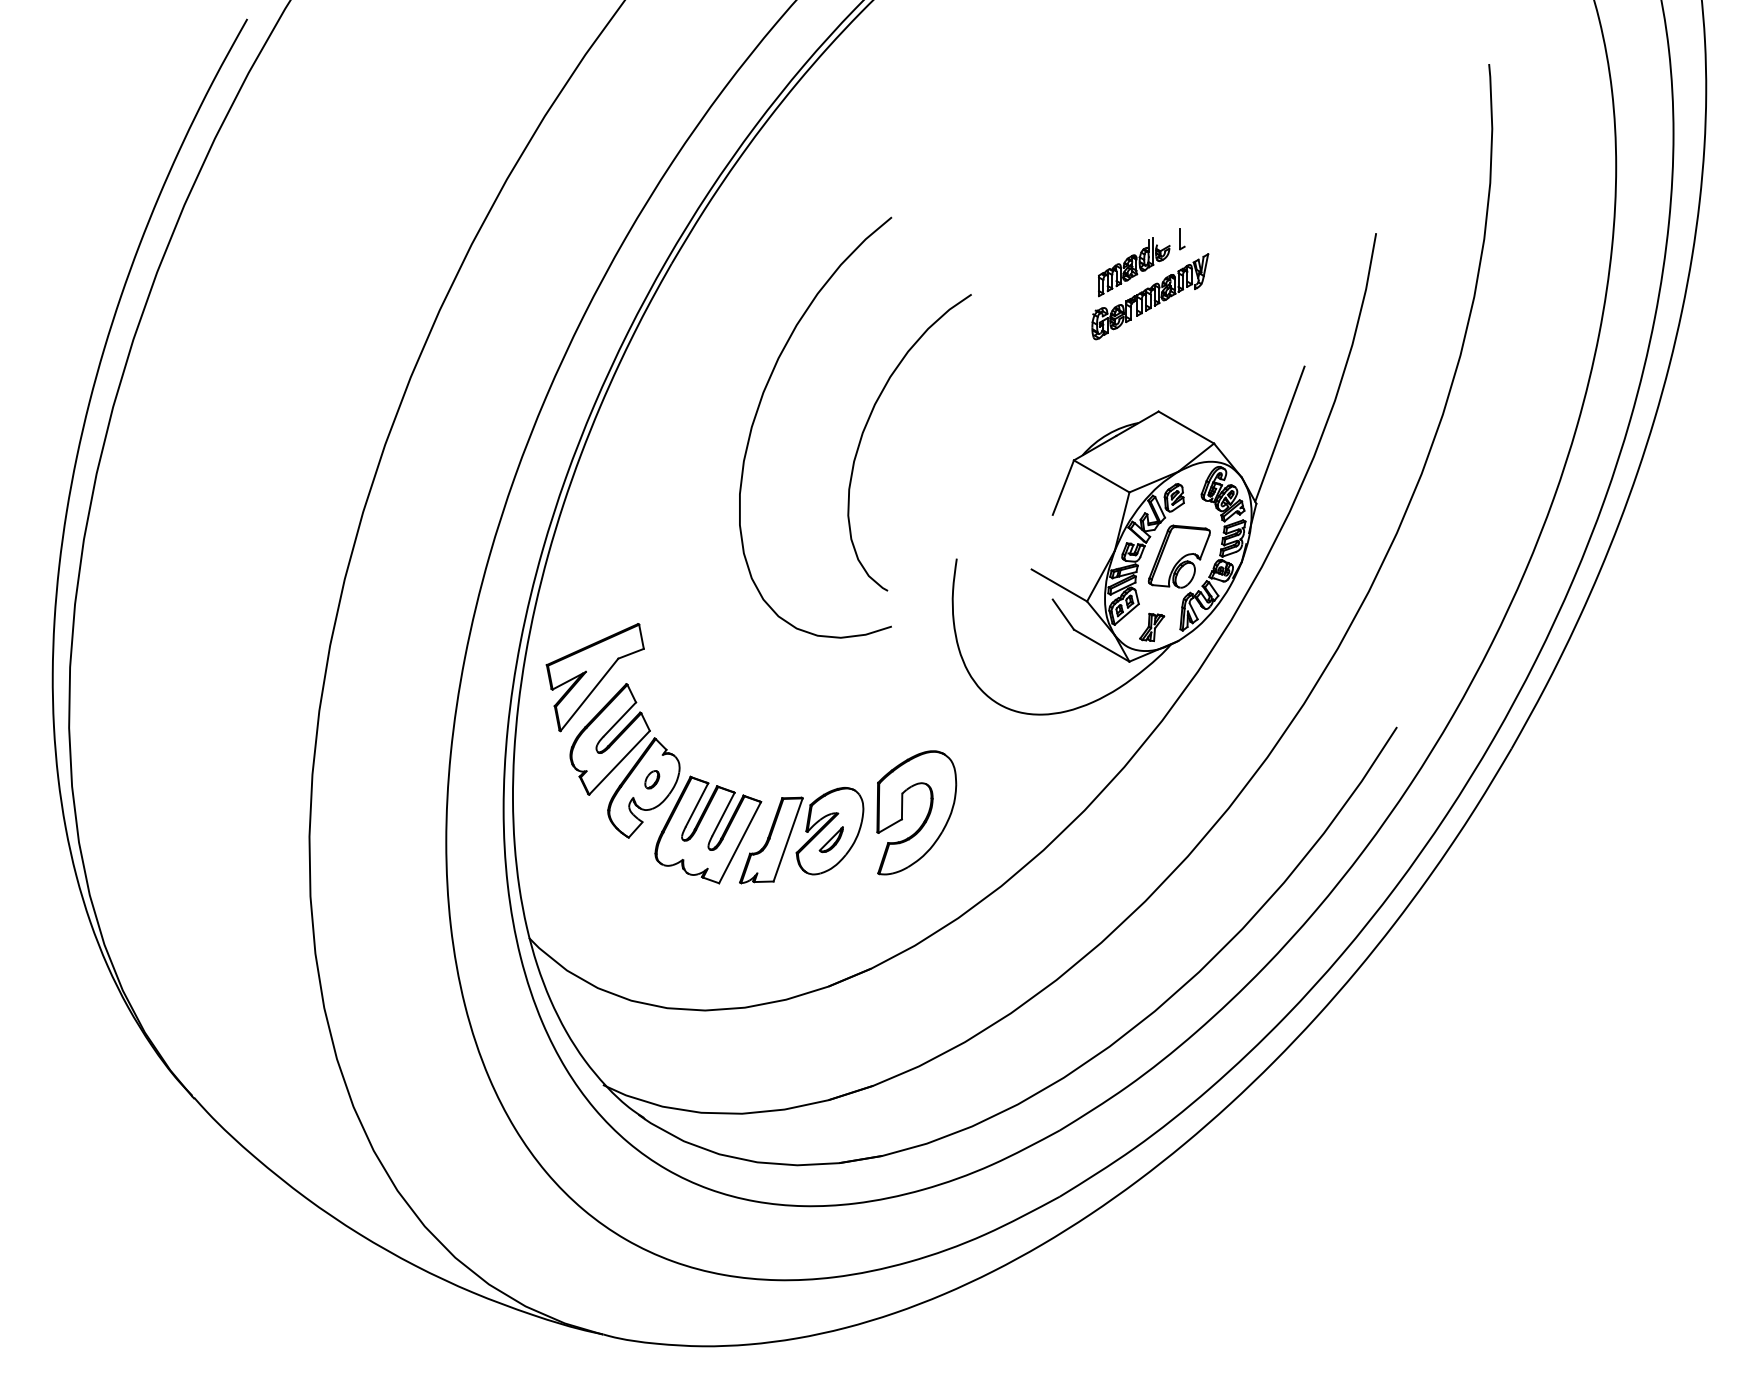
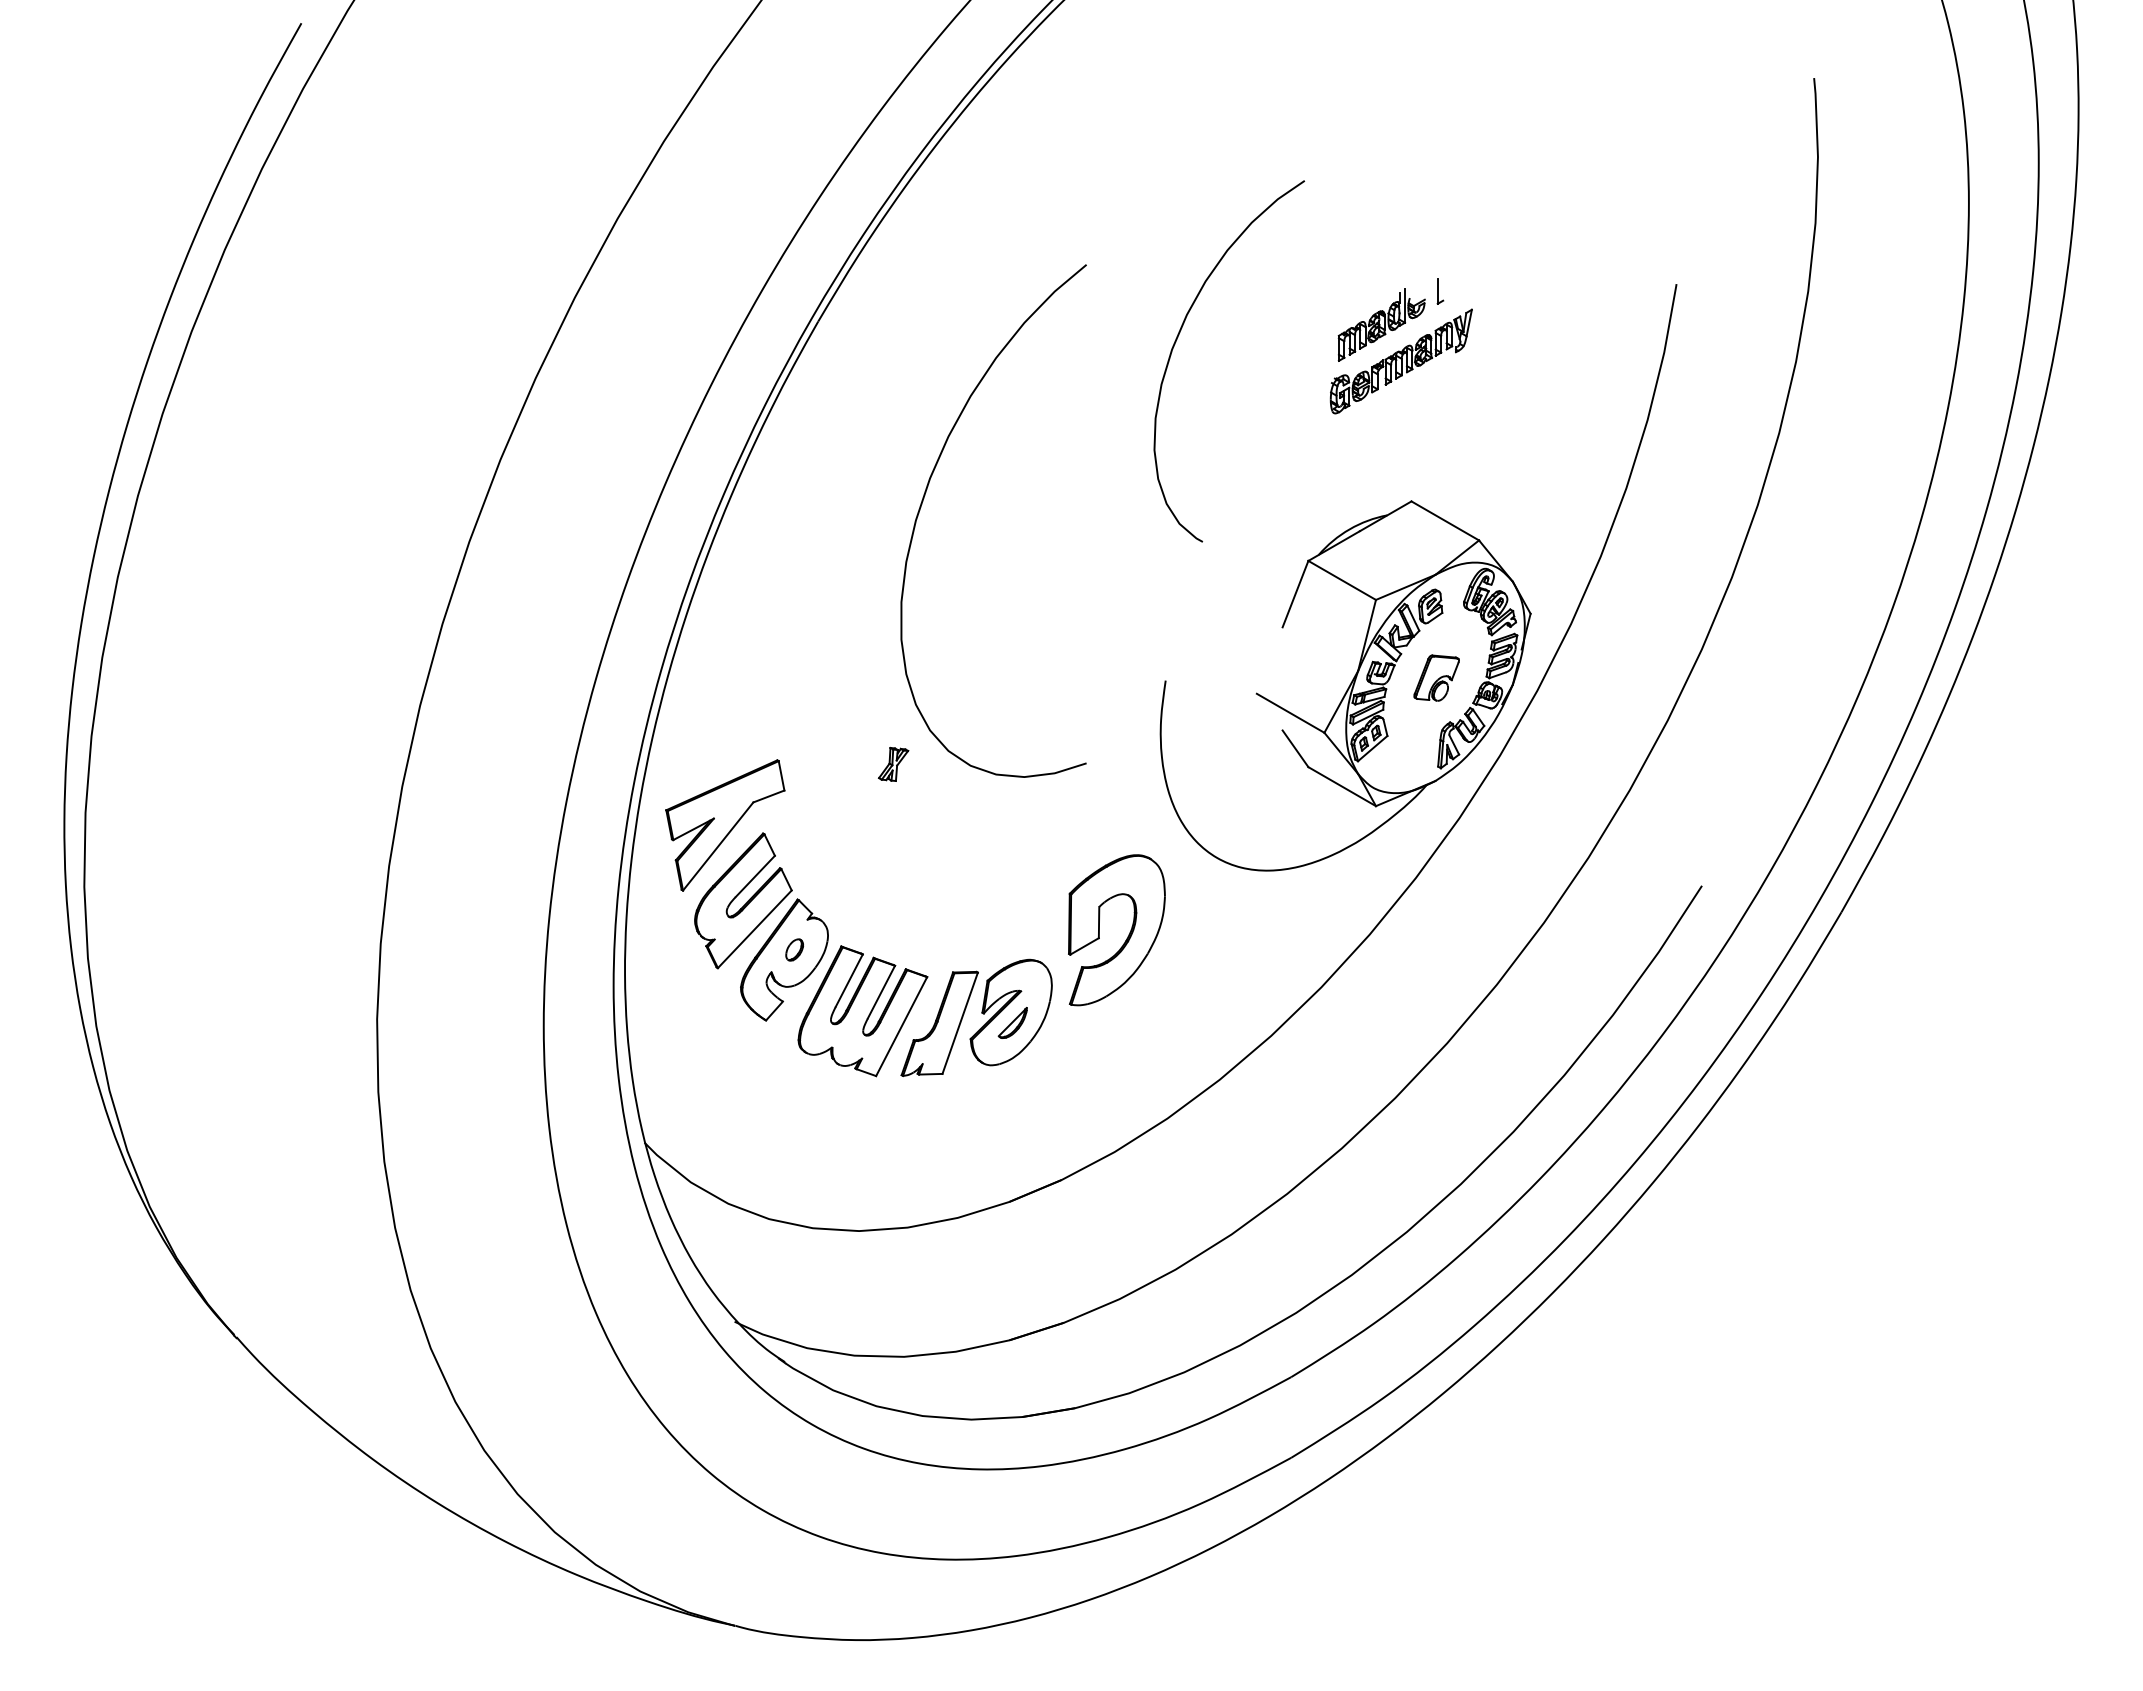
curve: (866, 427) -> (1176, 342), moved
line: (1280, 433) -> (1559, 528), removed
part: (1179, 556) -> (1436, 677), size x0.6
part: (1152, 626) -> (893, 763), moved
part: (925, 817) -> (1127, 936), moved

